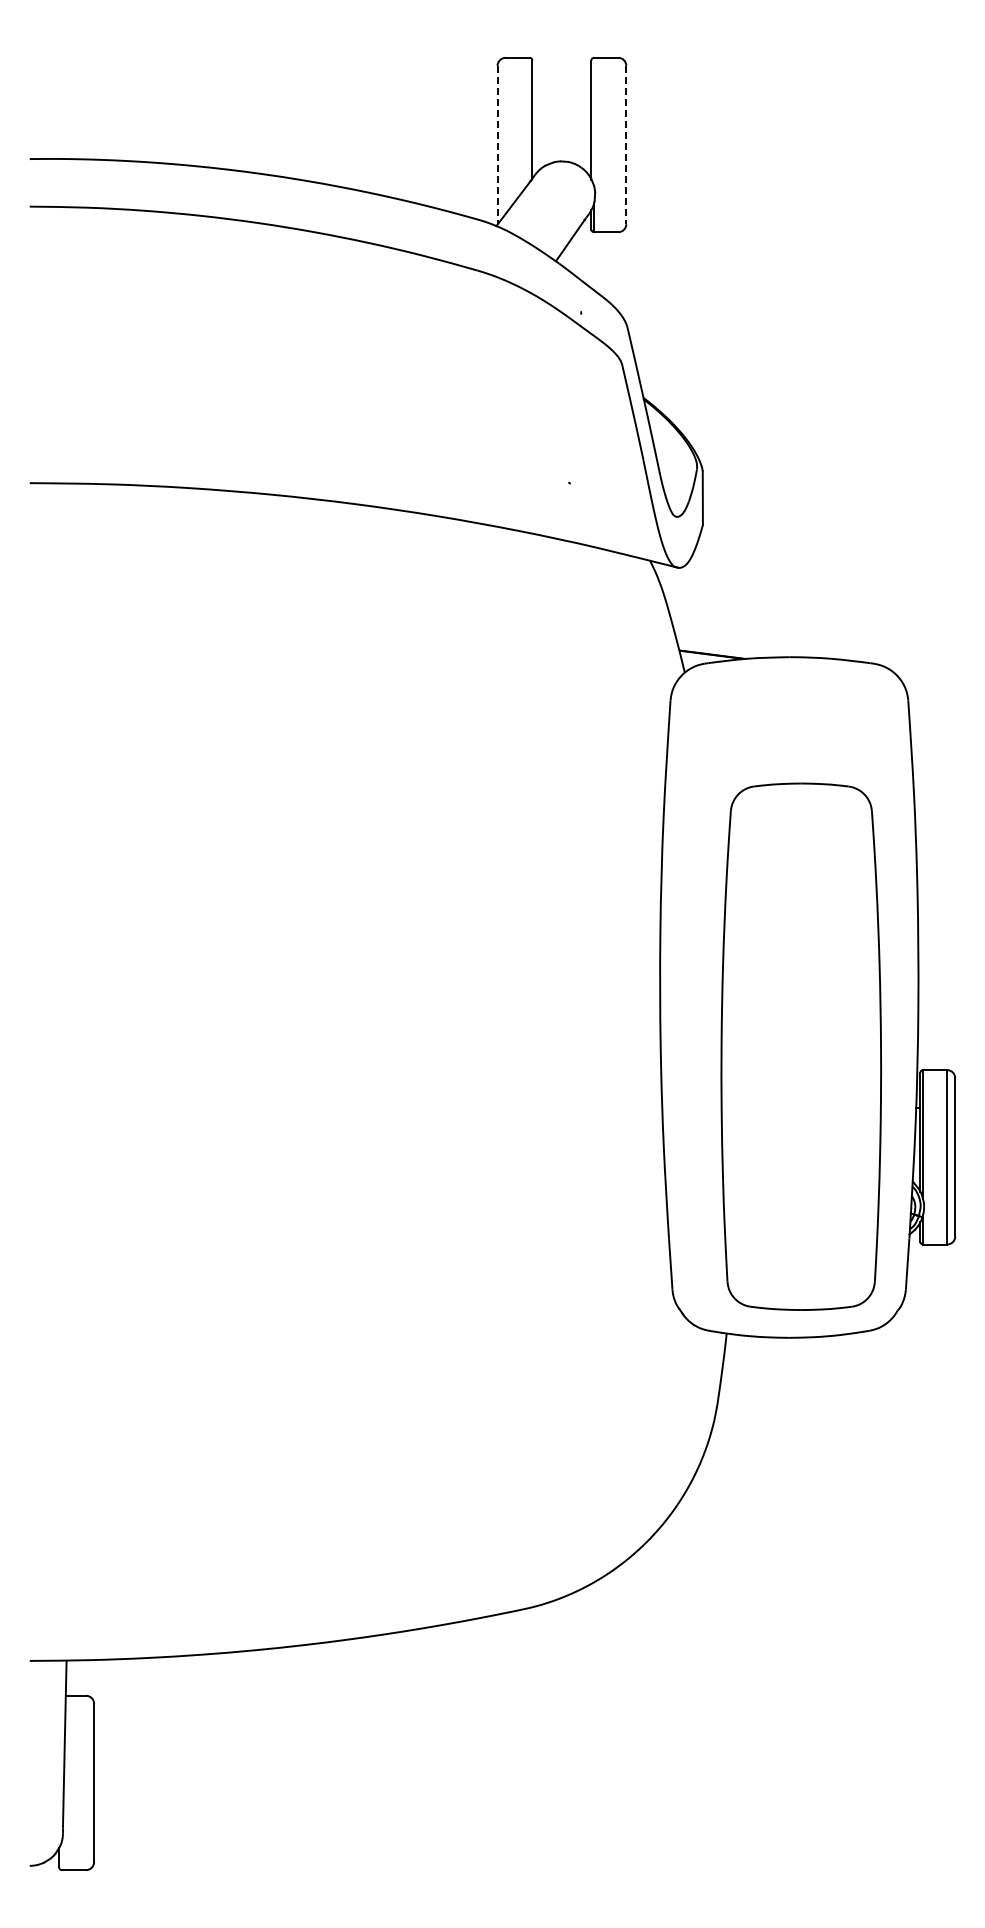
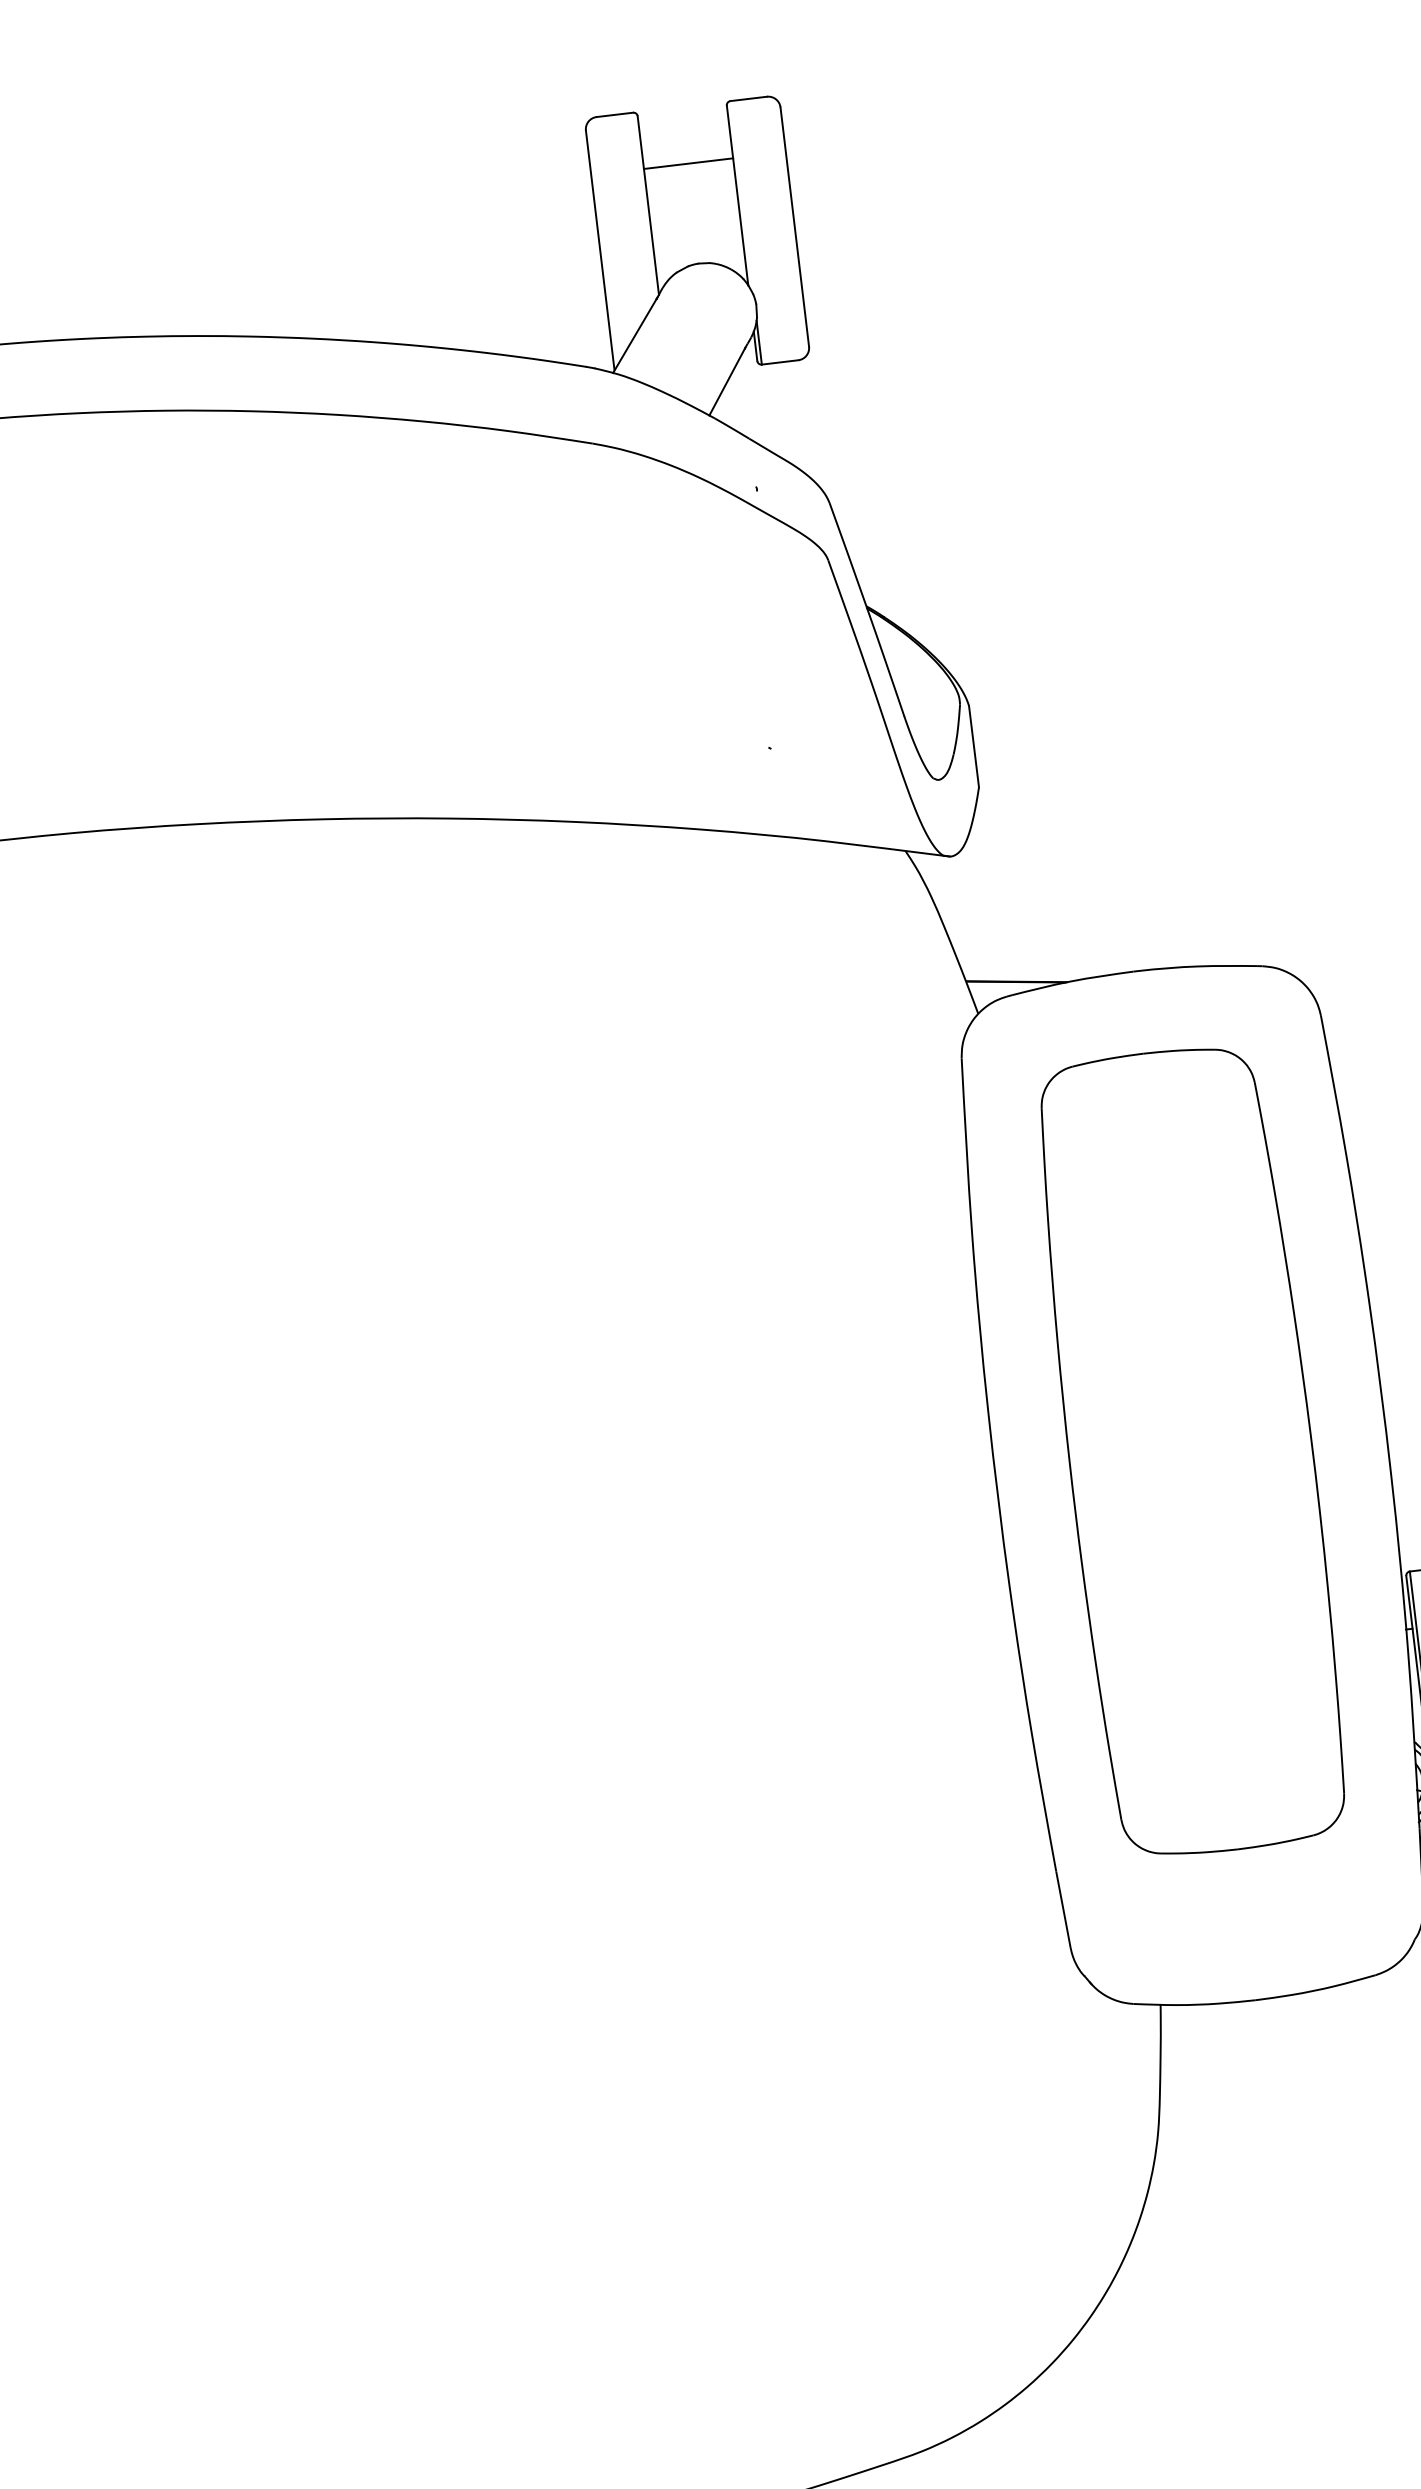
line: (561, 95) -> (687, 163), added
line: (497, 145) -> (600, 250), dashed -> solid
line: (626, 145) -> (795, 227), dashed -> solid
part: (800, 1046) -> (1189, 1451), moved

